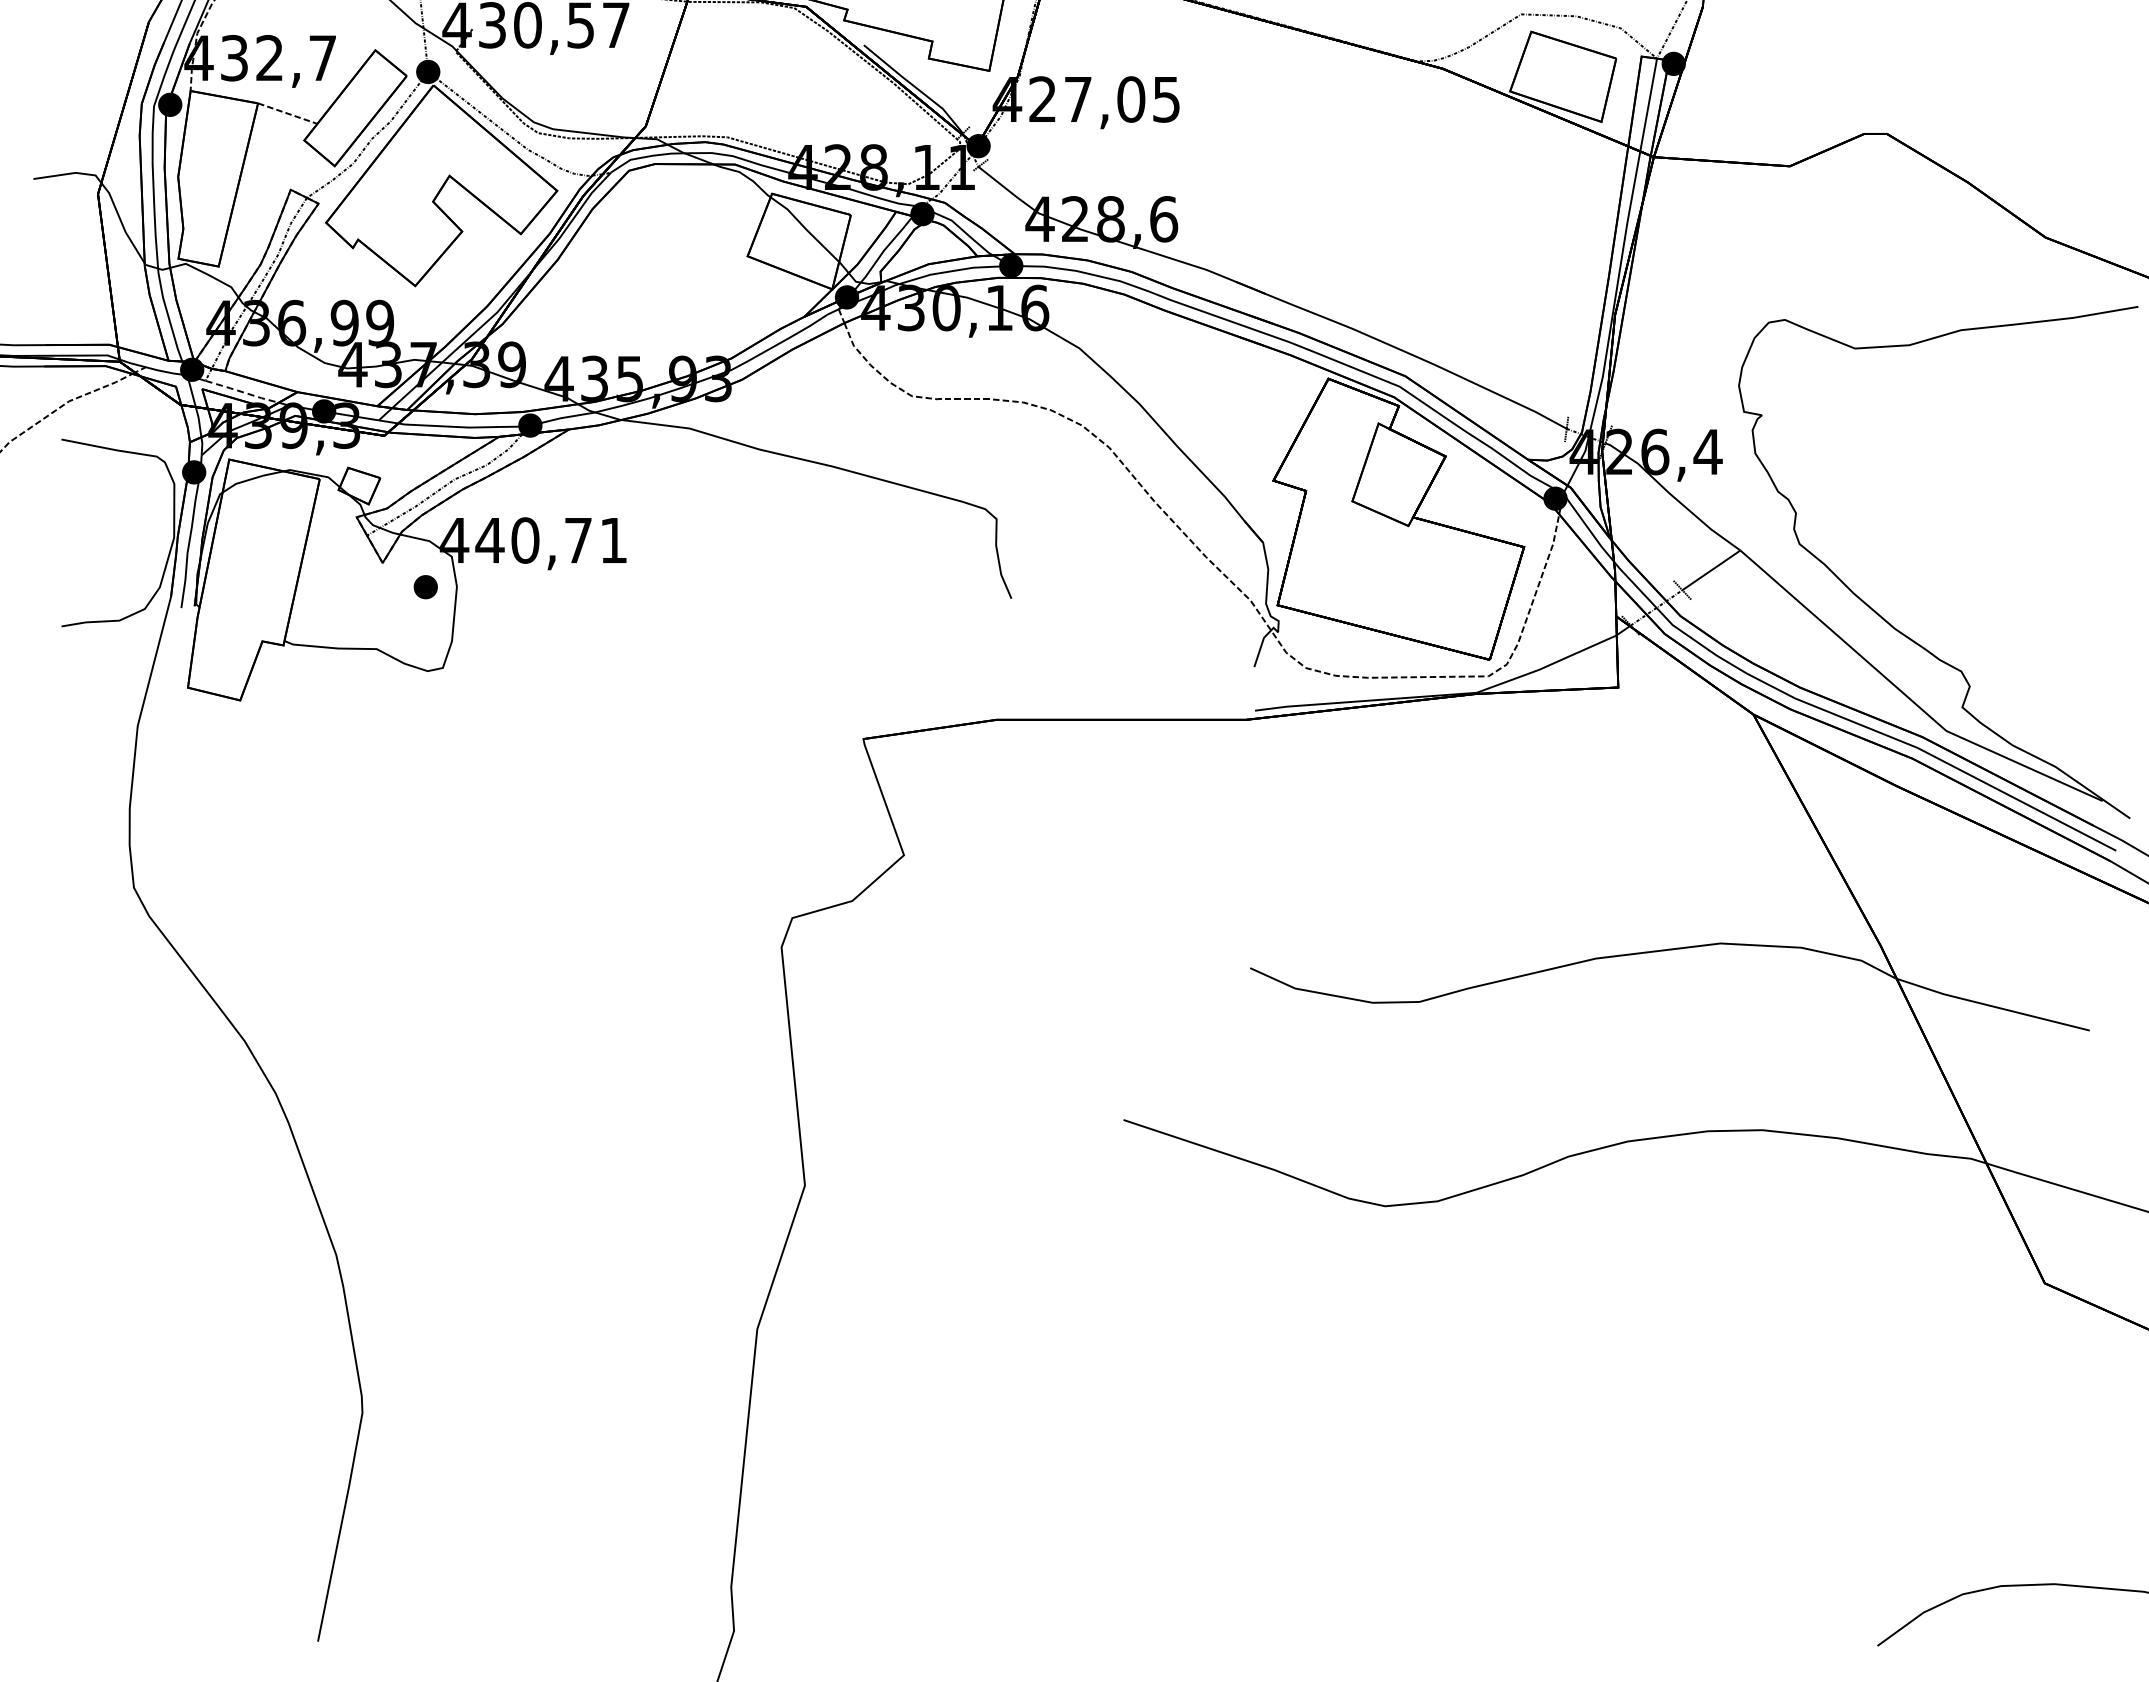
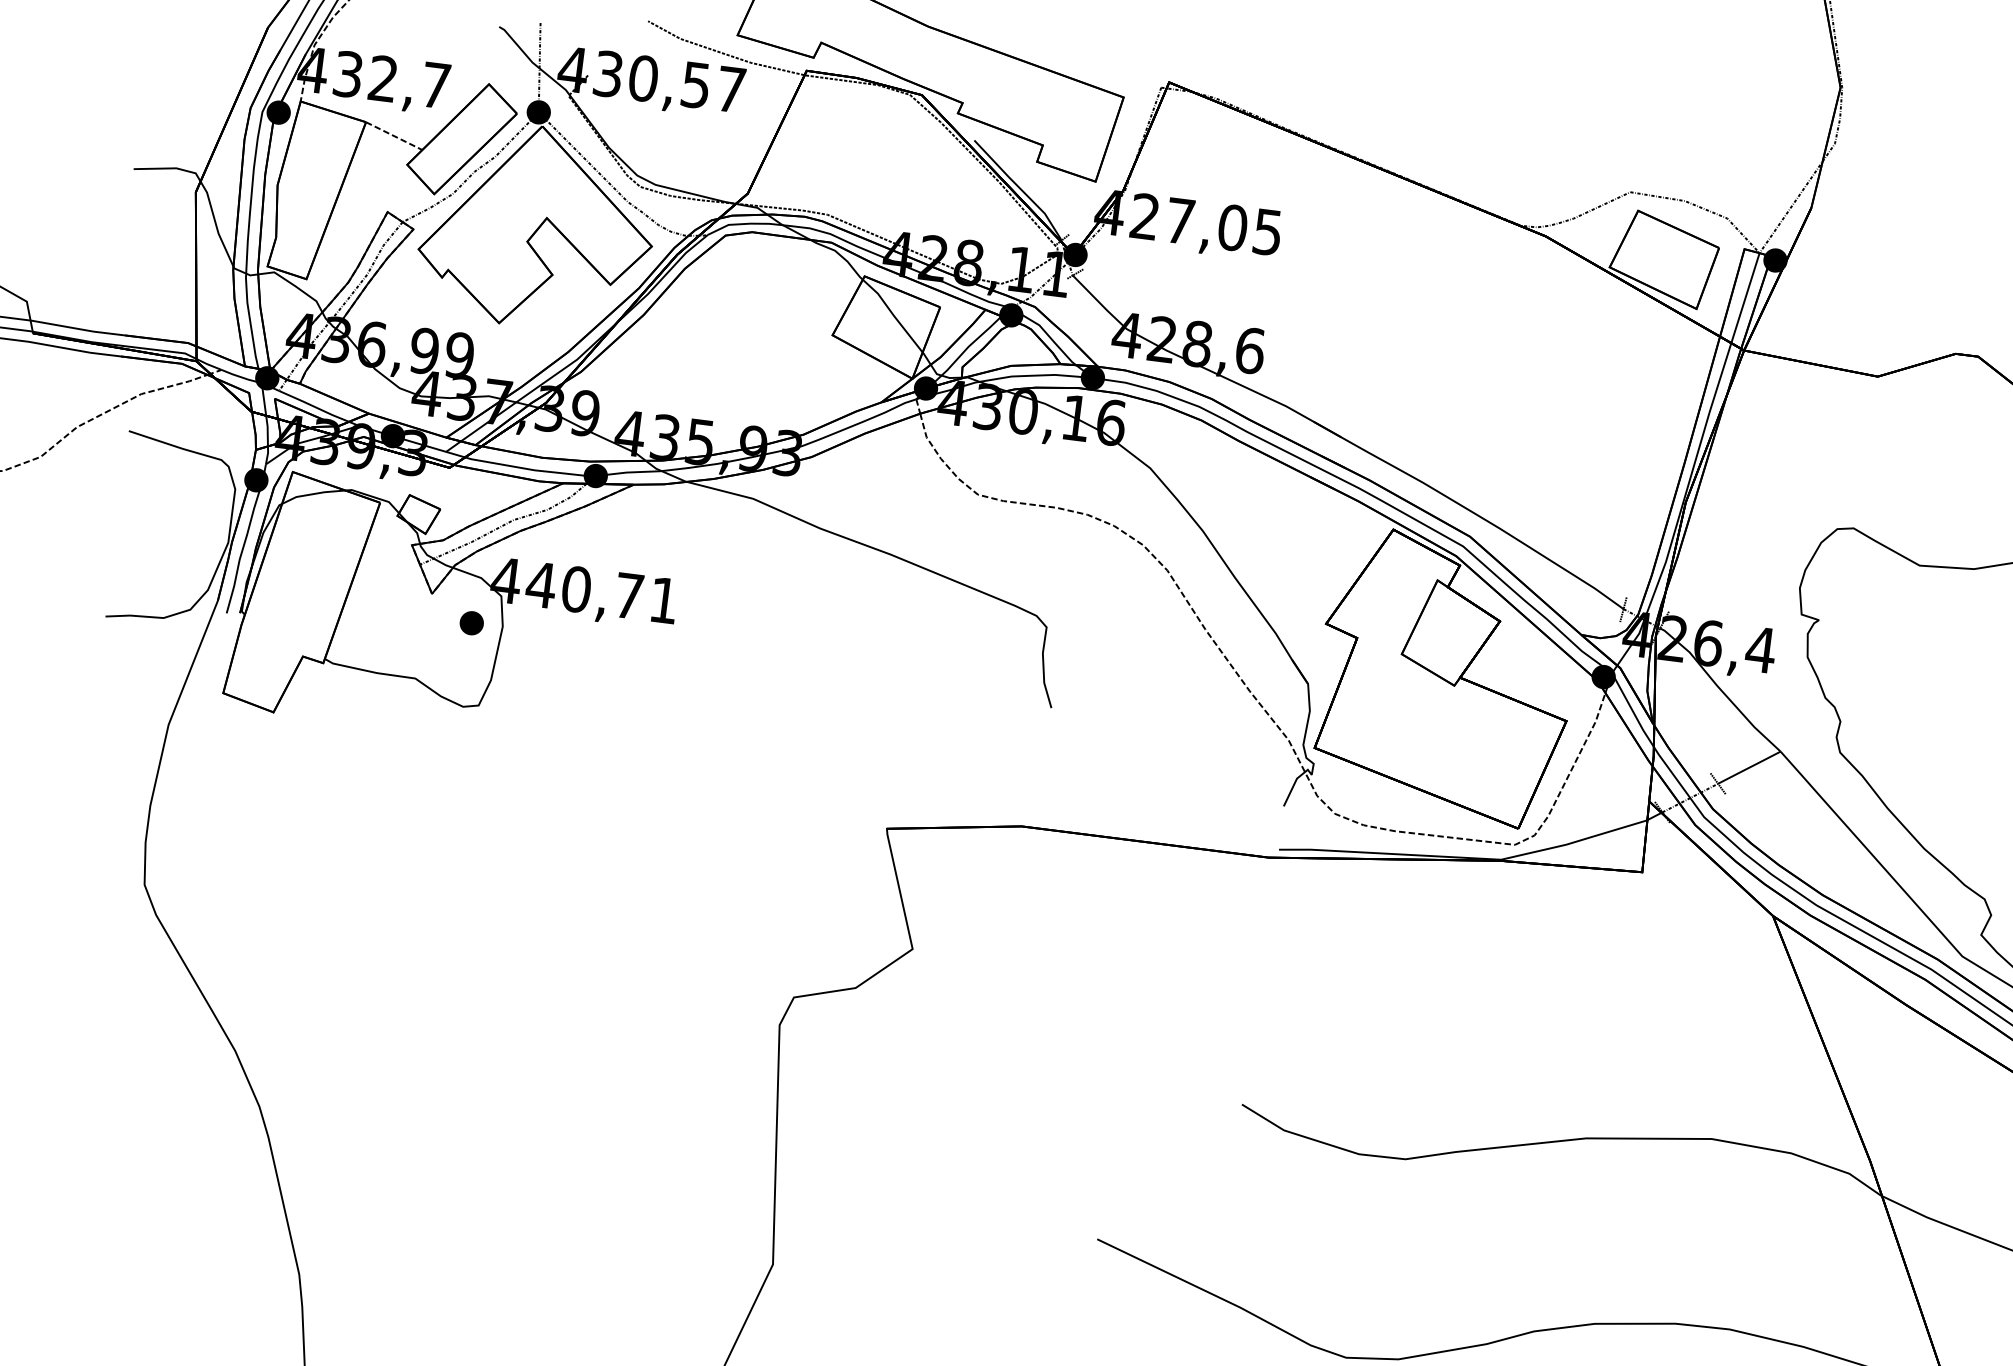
line: (242, 392) -> (314, 407), dashed -> solid

